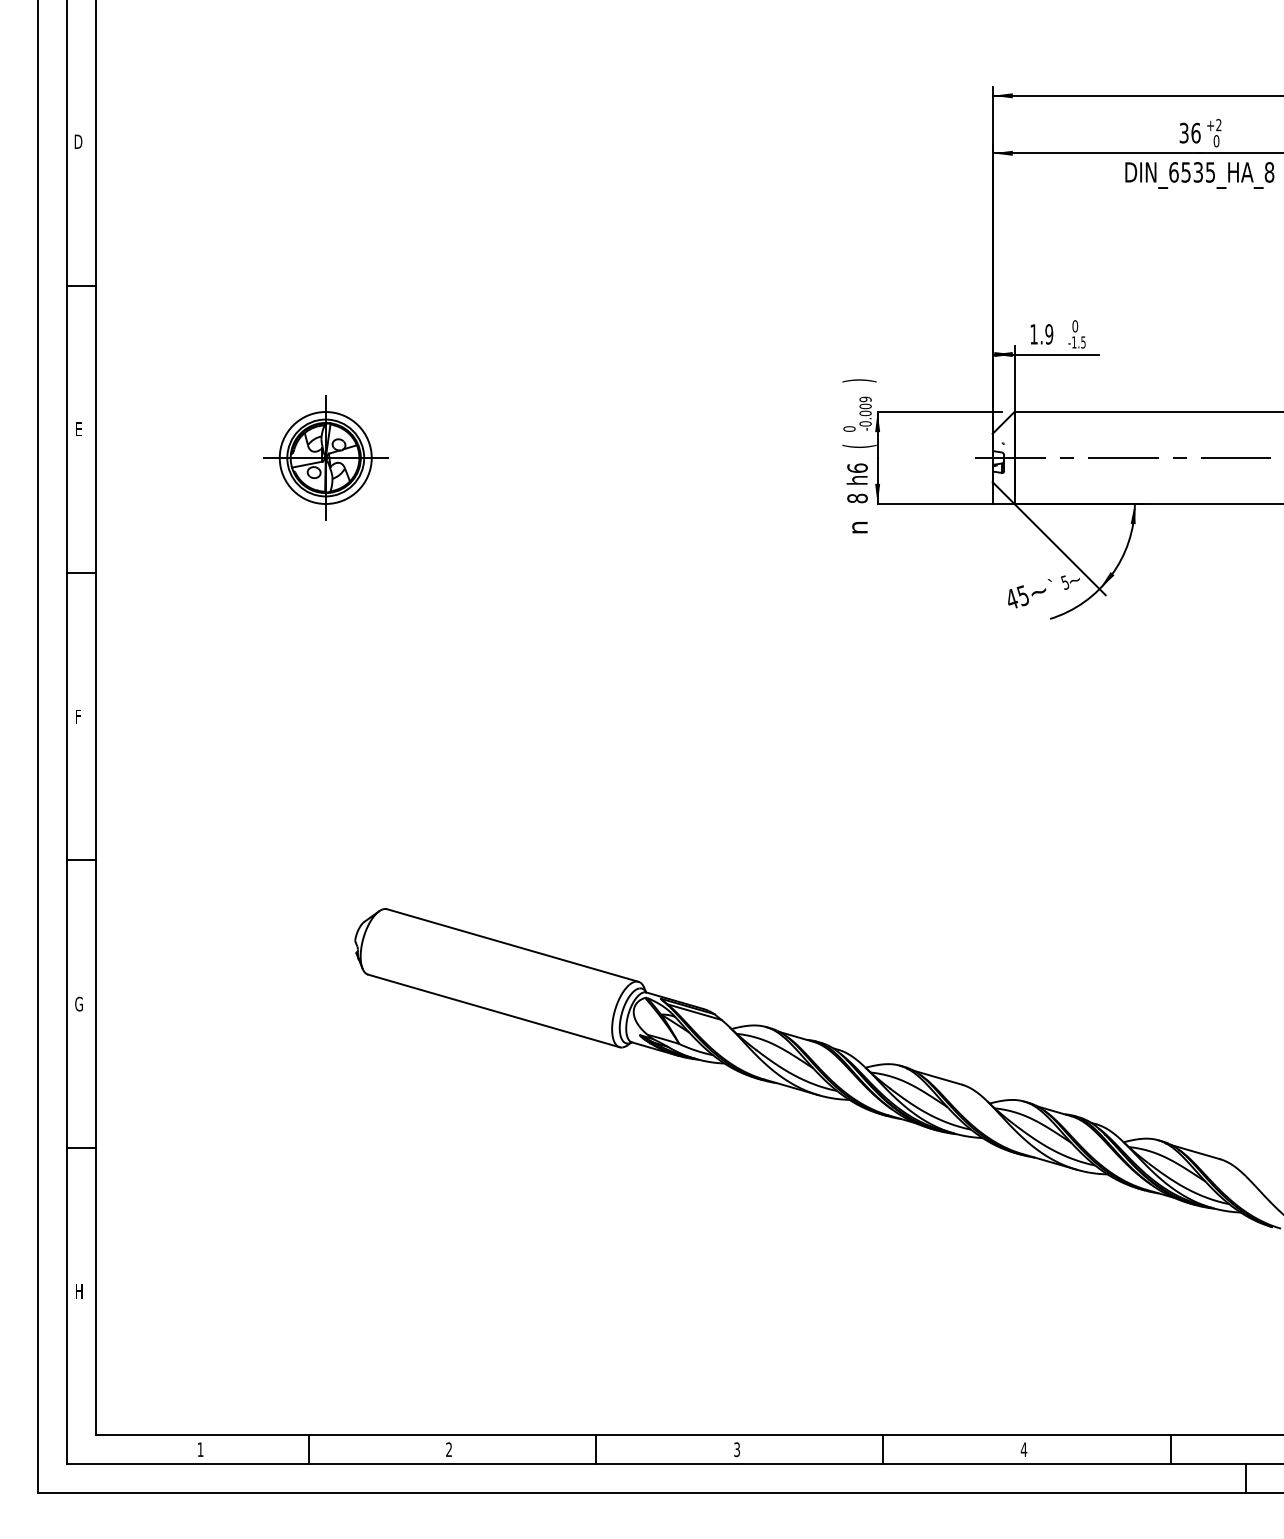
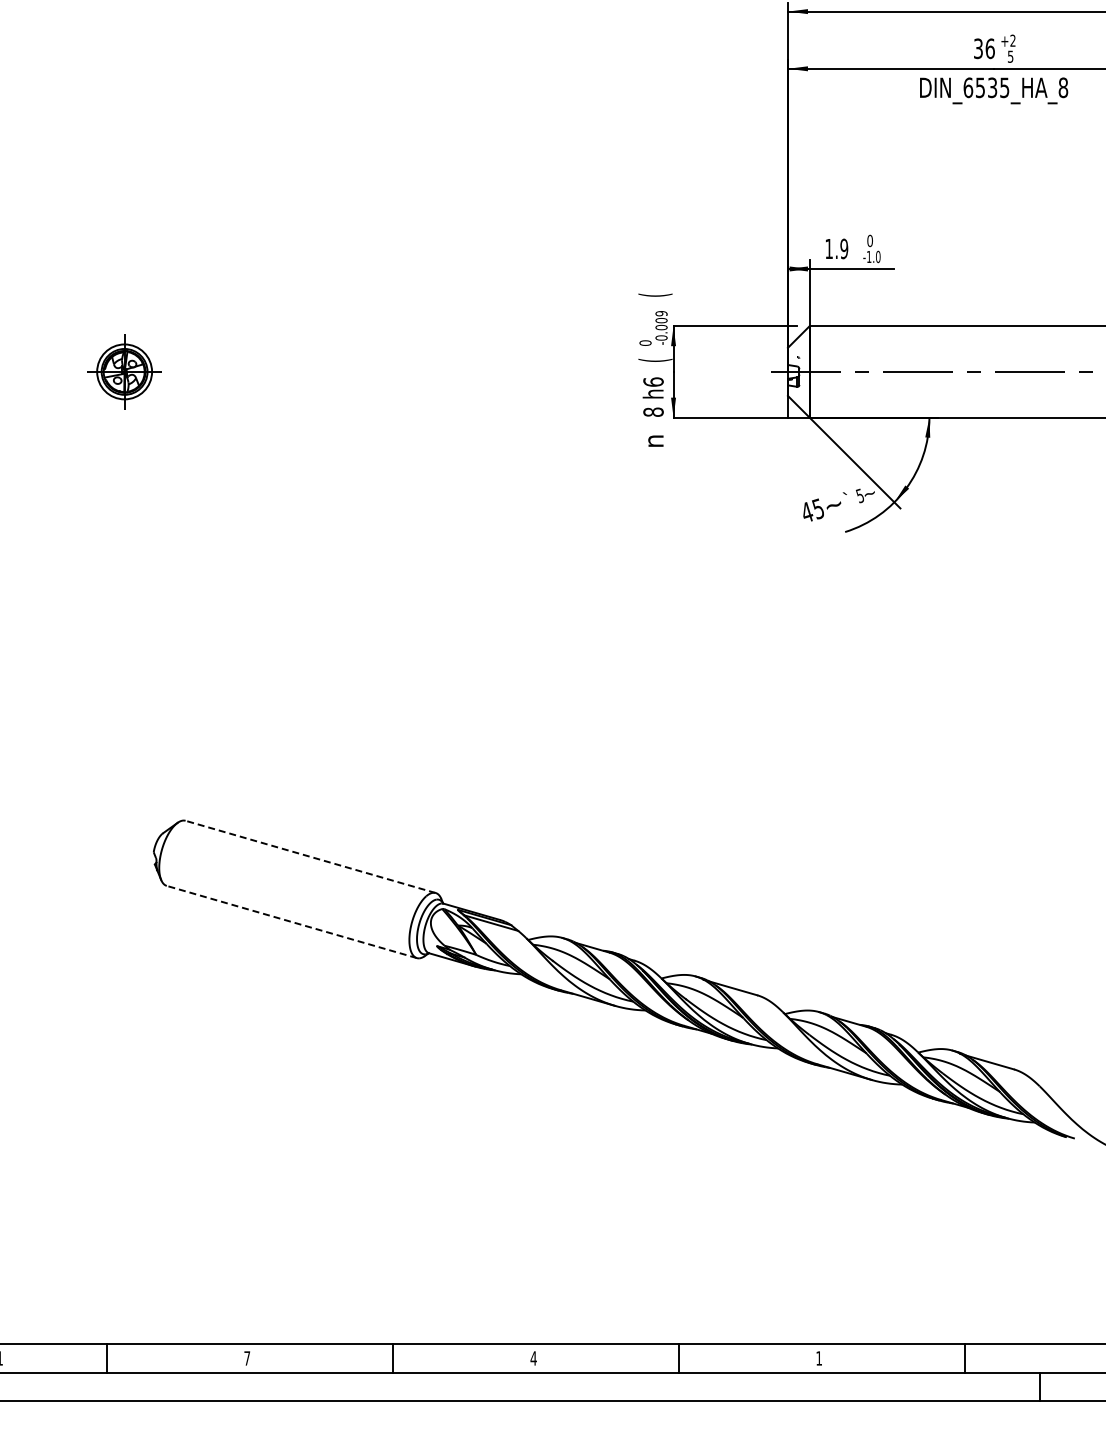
text: (1216, 141) -> (1010, 57), 0 -> 5
text: (1083, 342) -> (878, 257), -1.5 -> -1.0
text: (859, 380) -> (655, 294), ) -> (
part: (325, 457) -> (124, 371), size x0.6
line: (512, 945) -> (310, 856), solid -> dashed
line: (493, 1010) -> (291, 921), solid -> dashed
text: (448, 1449) -> (246, 1358), 2 -> 7
text: (736, 1449) -> (533, 1358), 3 -> 4
text: (1023, 1449) -> (818, 1358), 4 -> 1

